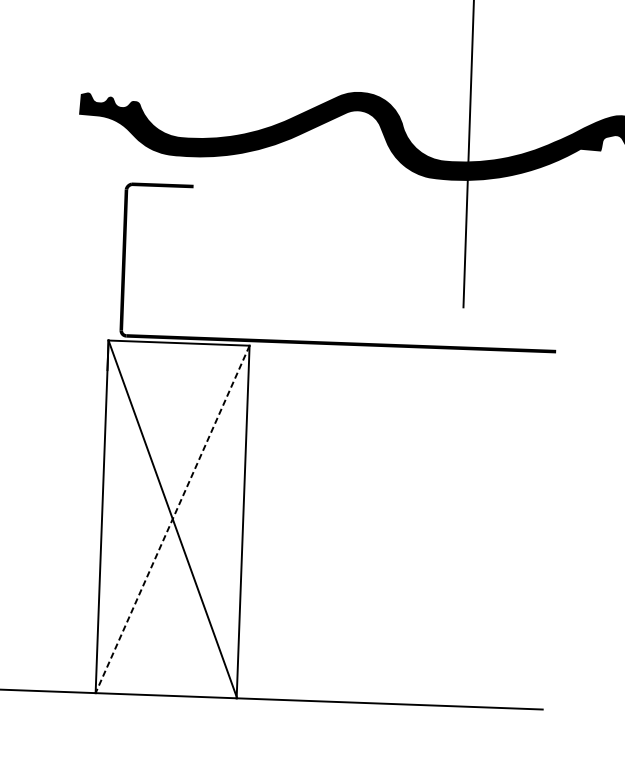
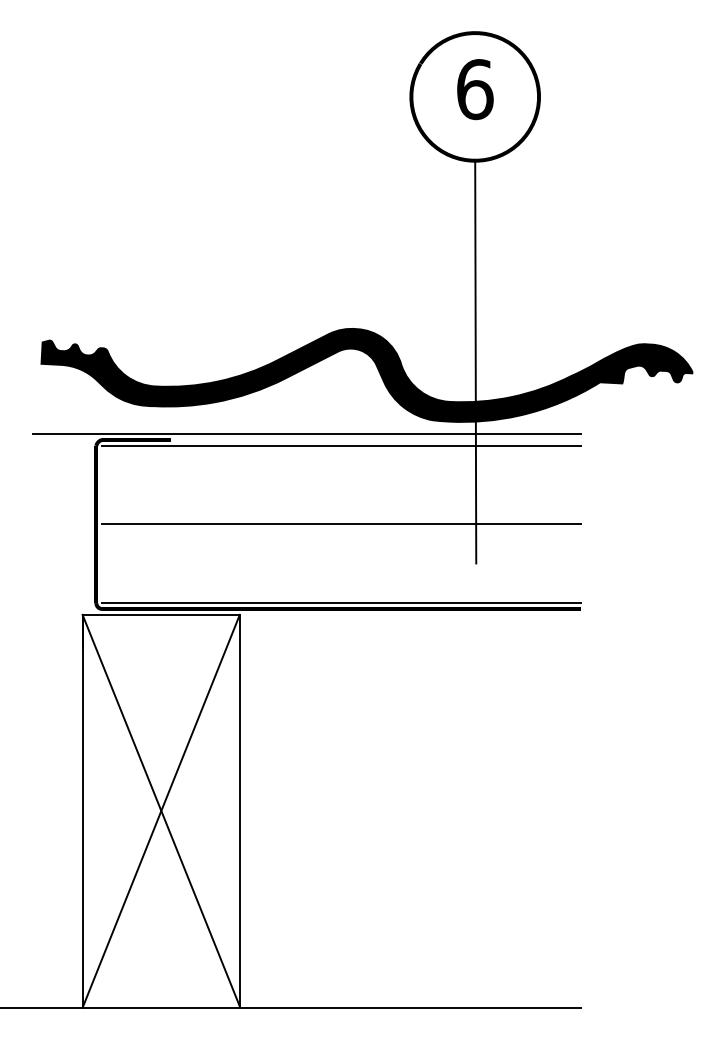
line: (315, 186) -> (306, 434), added
line: (346, 197) -> (341, 445), added
line: (343, 267) -> (341, 524), added
line: (341, 338) -> (341, 603), added
line: (172, 519) -> (161, 811), dashed -> solid

